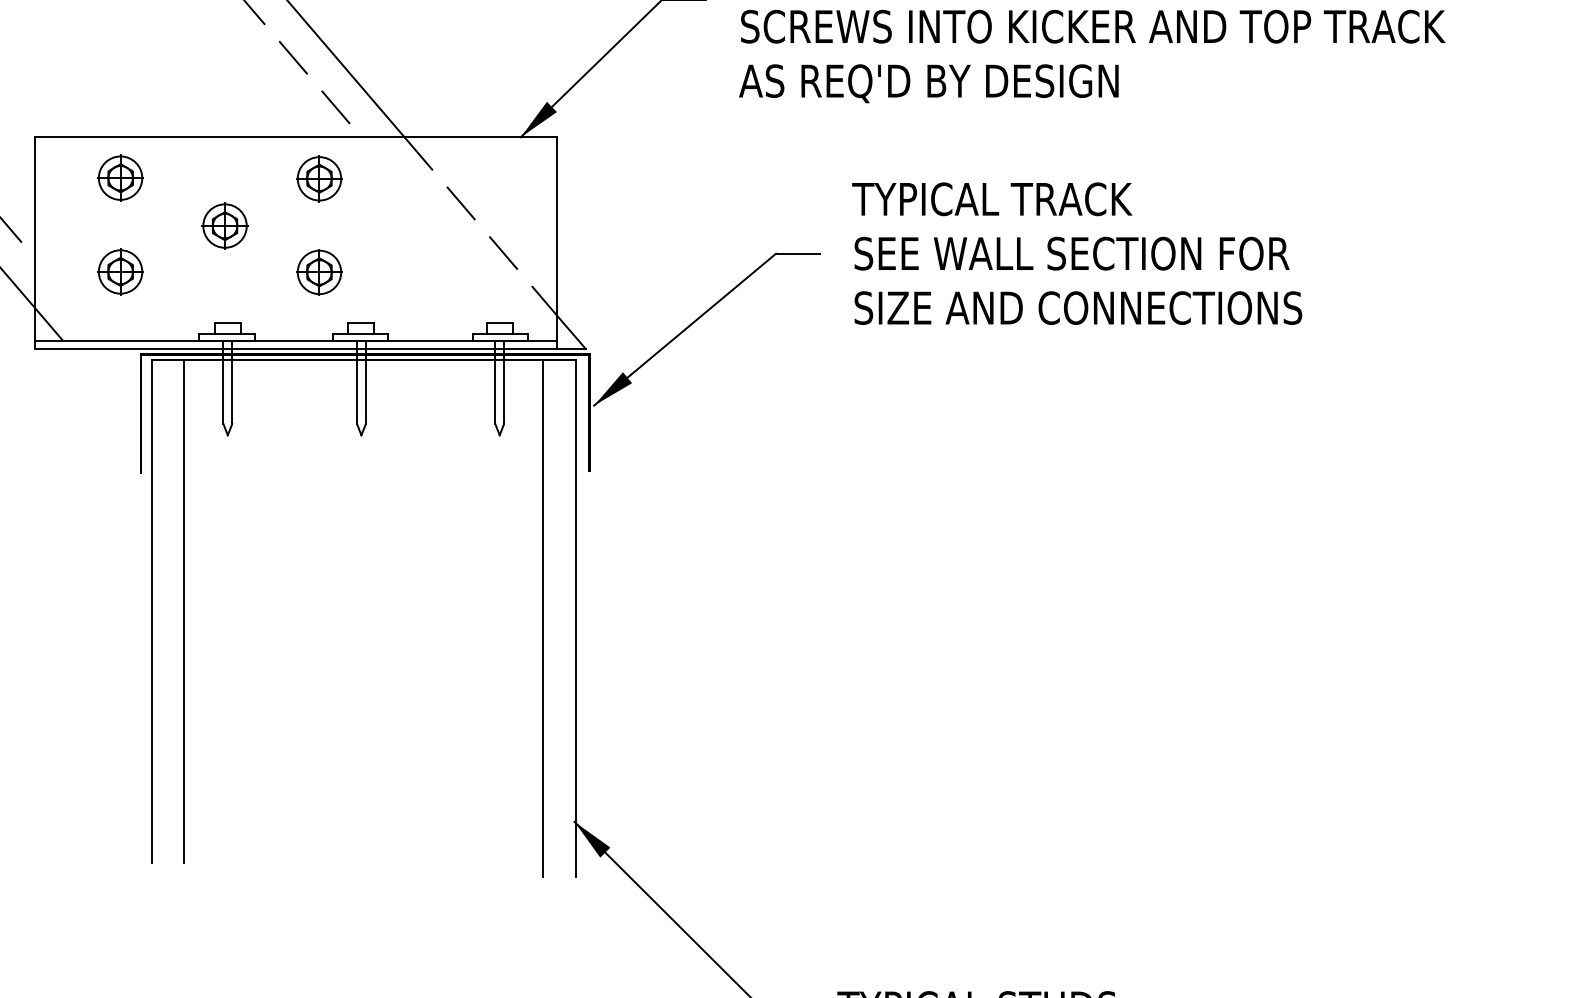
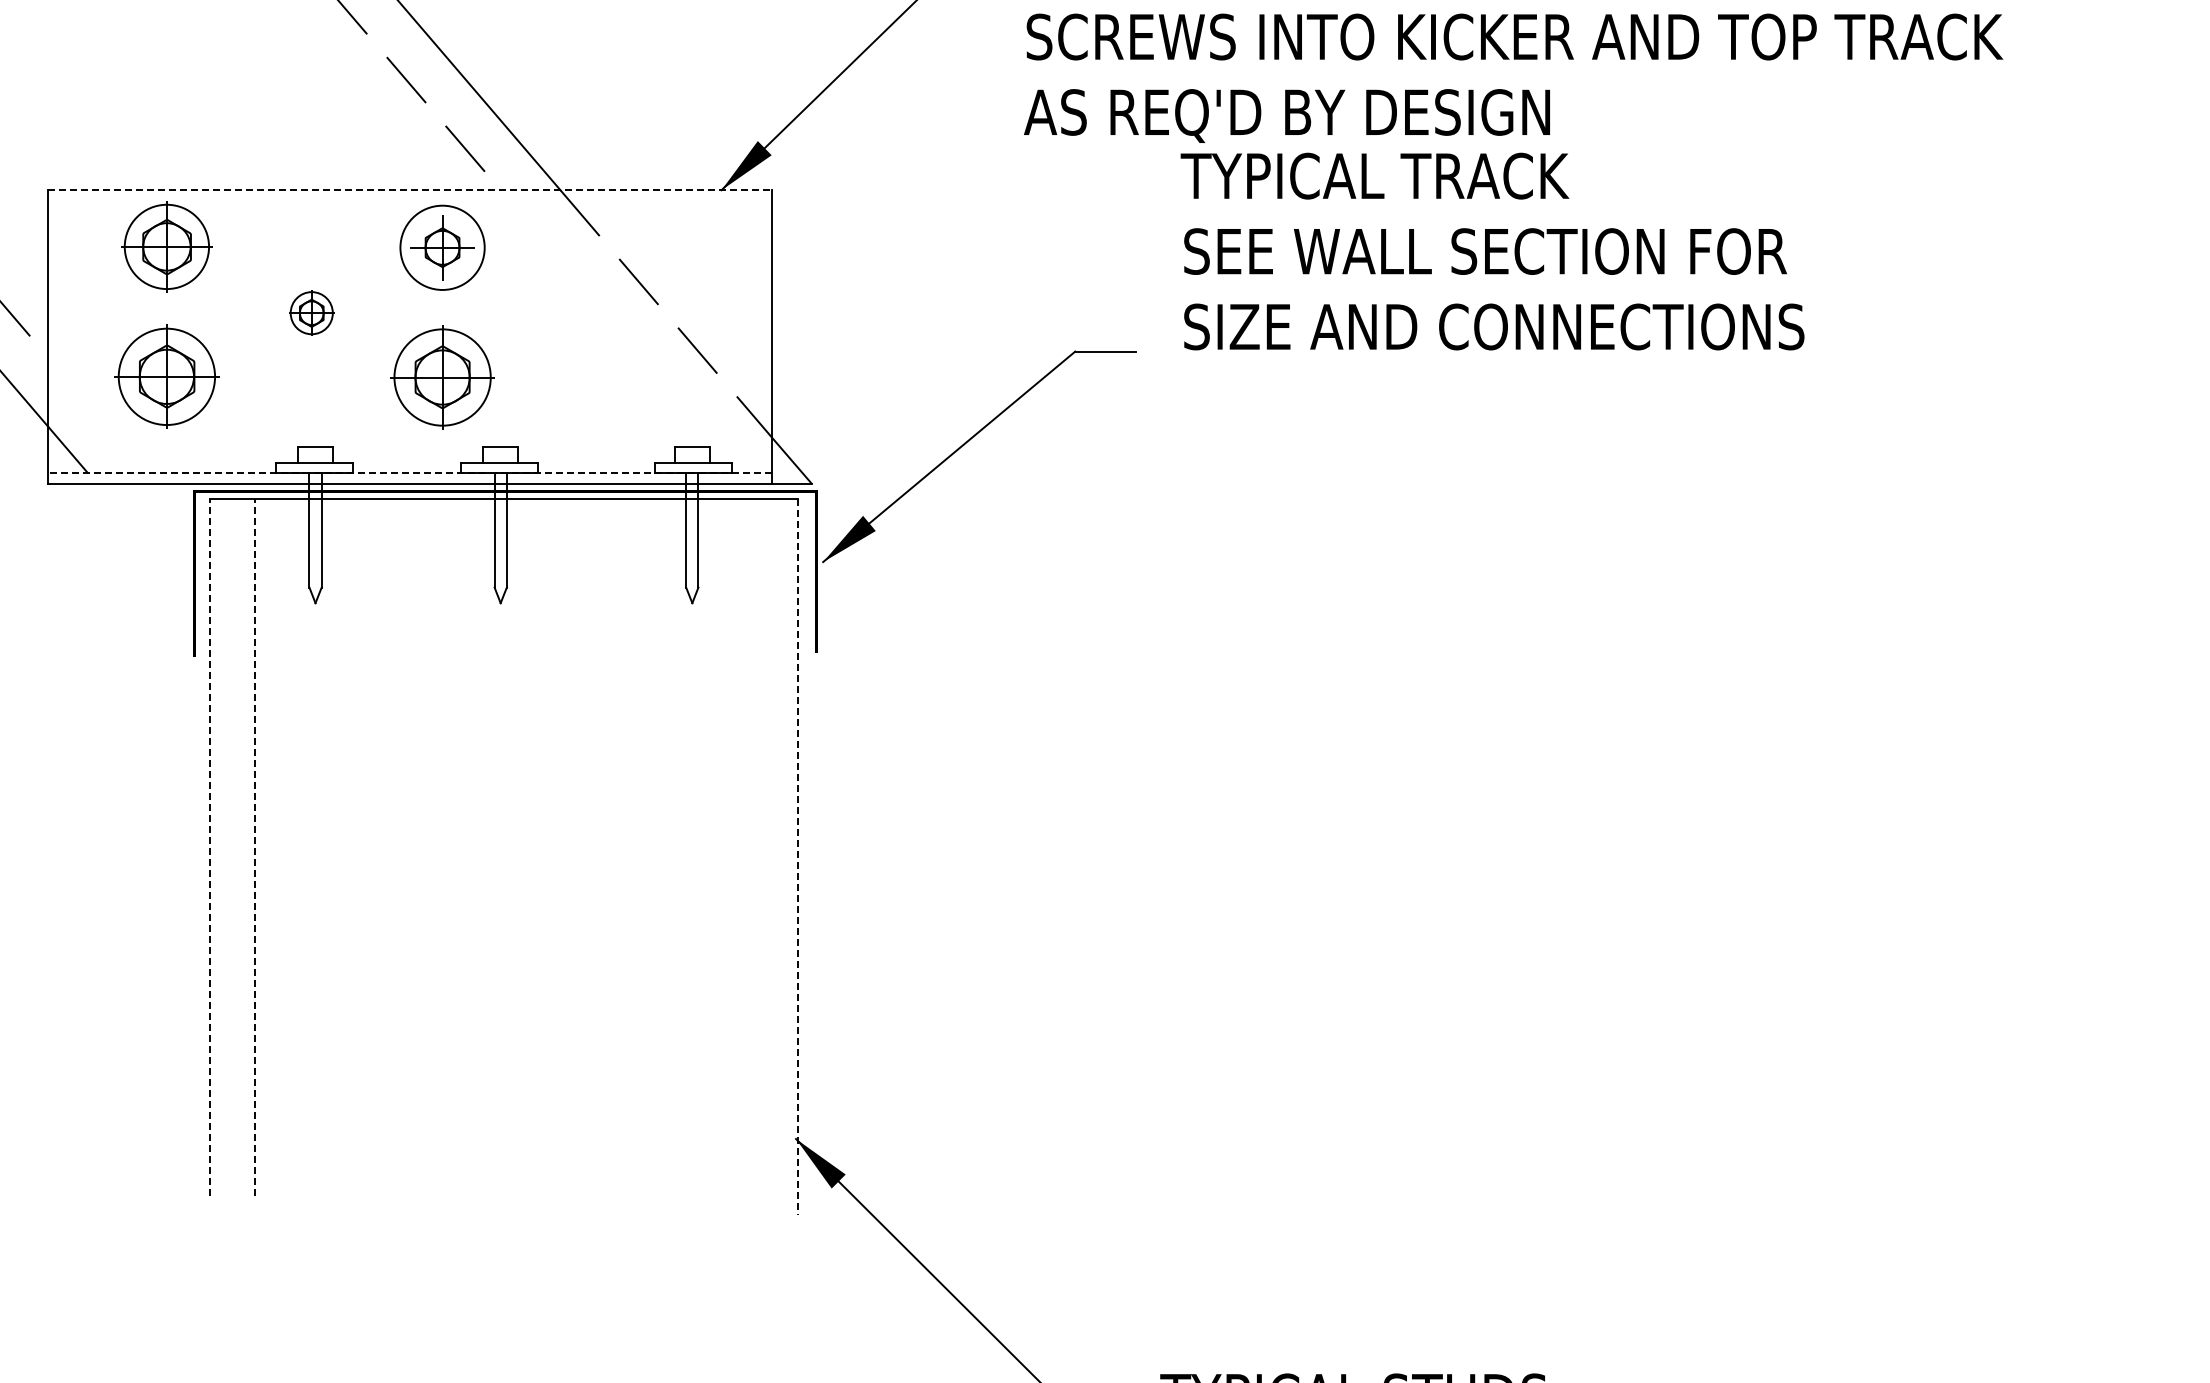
line: (296, 137) -> (410, 190), solid -> dashed
part: (120, 177) -> (166, 246), size x1.4
circle: (319, 178) -> (442, 247), size x1.4
part: (224, 225) -> (311, 312), size x0.7
text: (1077, 253) -> (1492, 251), moved
part: (120, 271) -> (166, 376), size x1.6
part: (319, 272) -> (442, 377), size x1.6
line: (296, 340) -> (410, 472), solid -> dashed
line: (151, 611) -> (209, 847), solid -> dashed
line: (184, 611) -> (255, 847), solid -> dashed
line: (543, 618) -> (752, 856), removed
line: (575, 618) -> (797, 857), solid -> dashed

